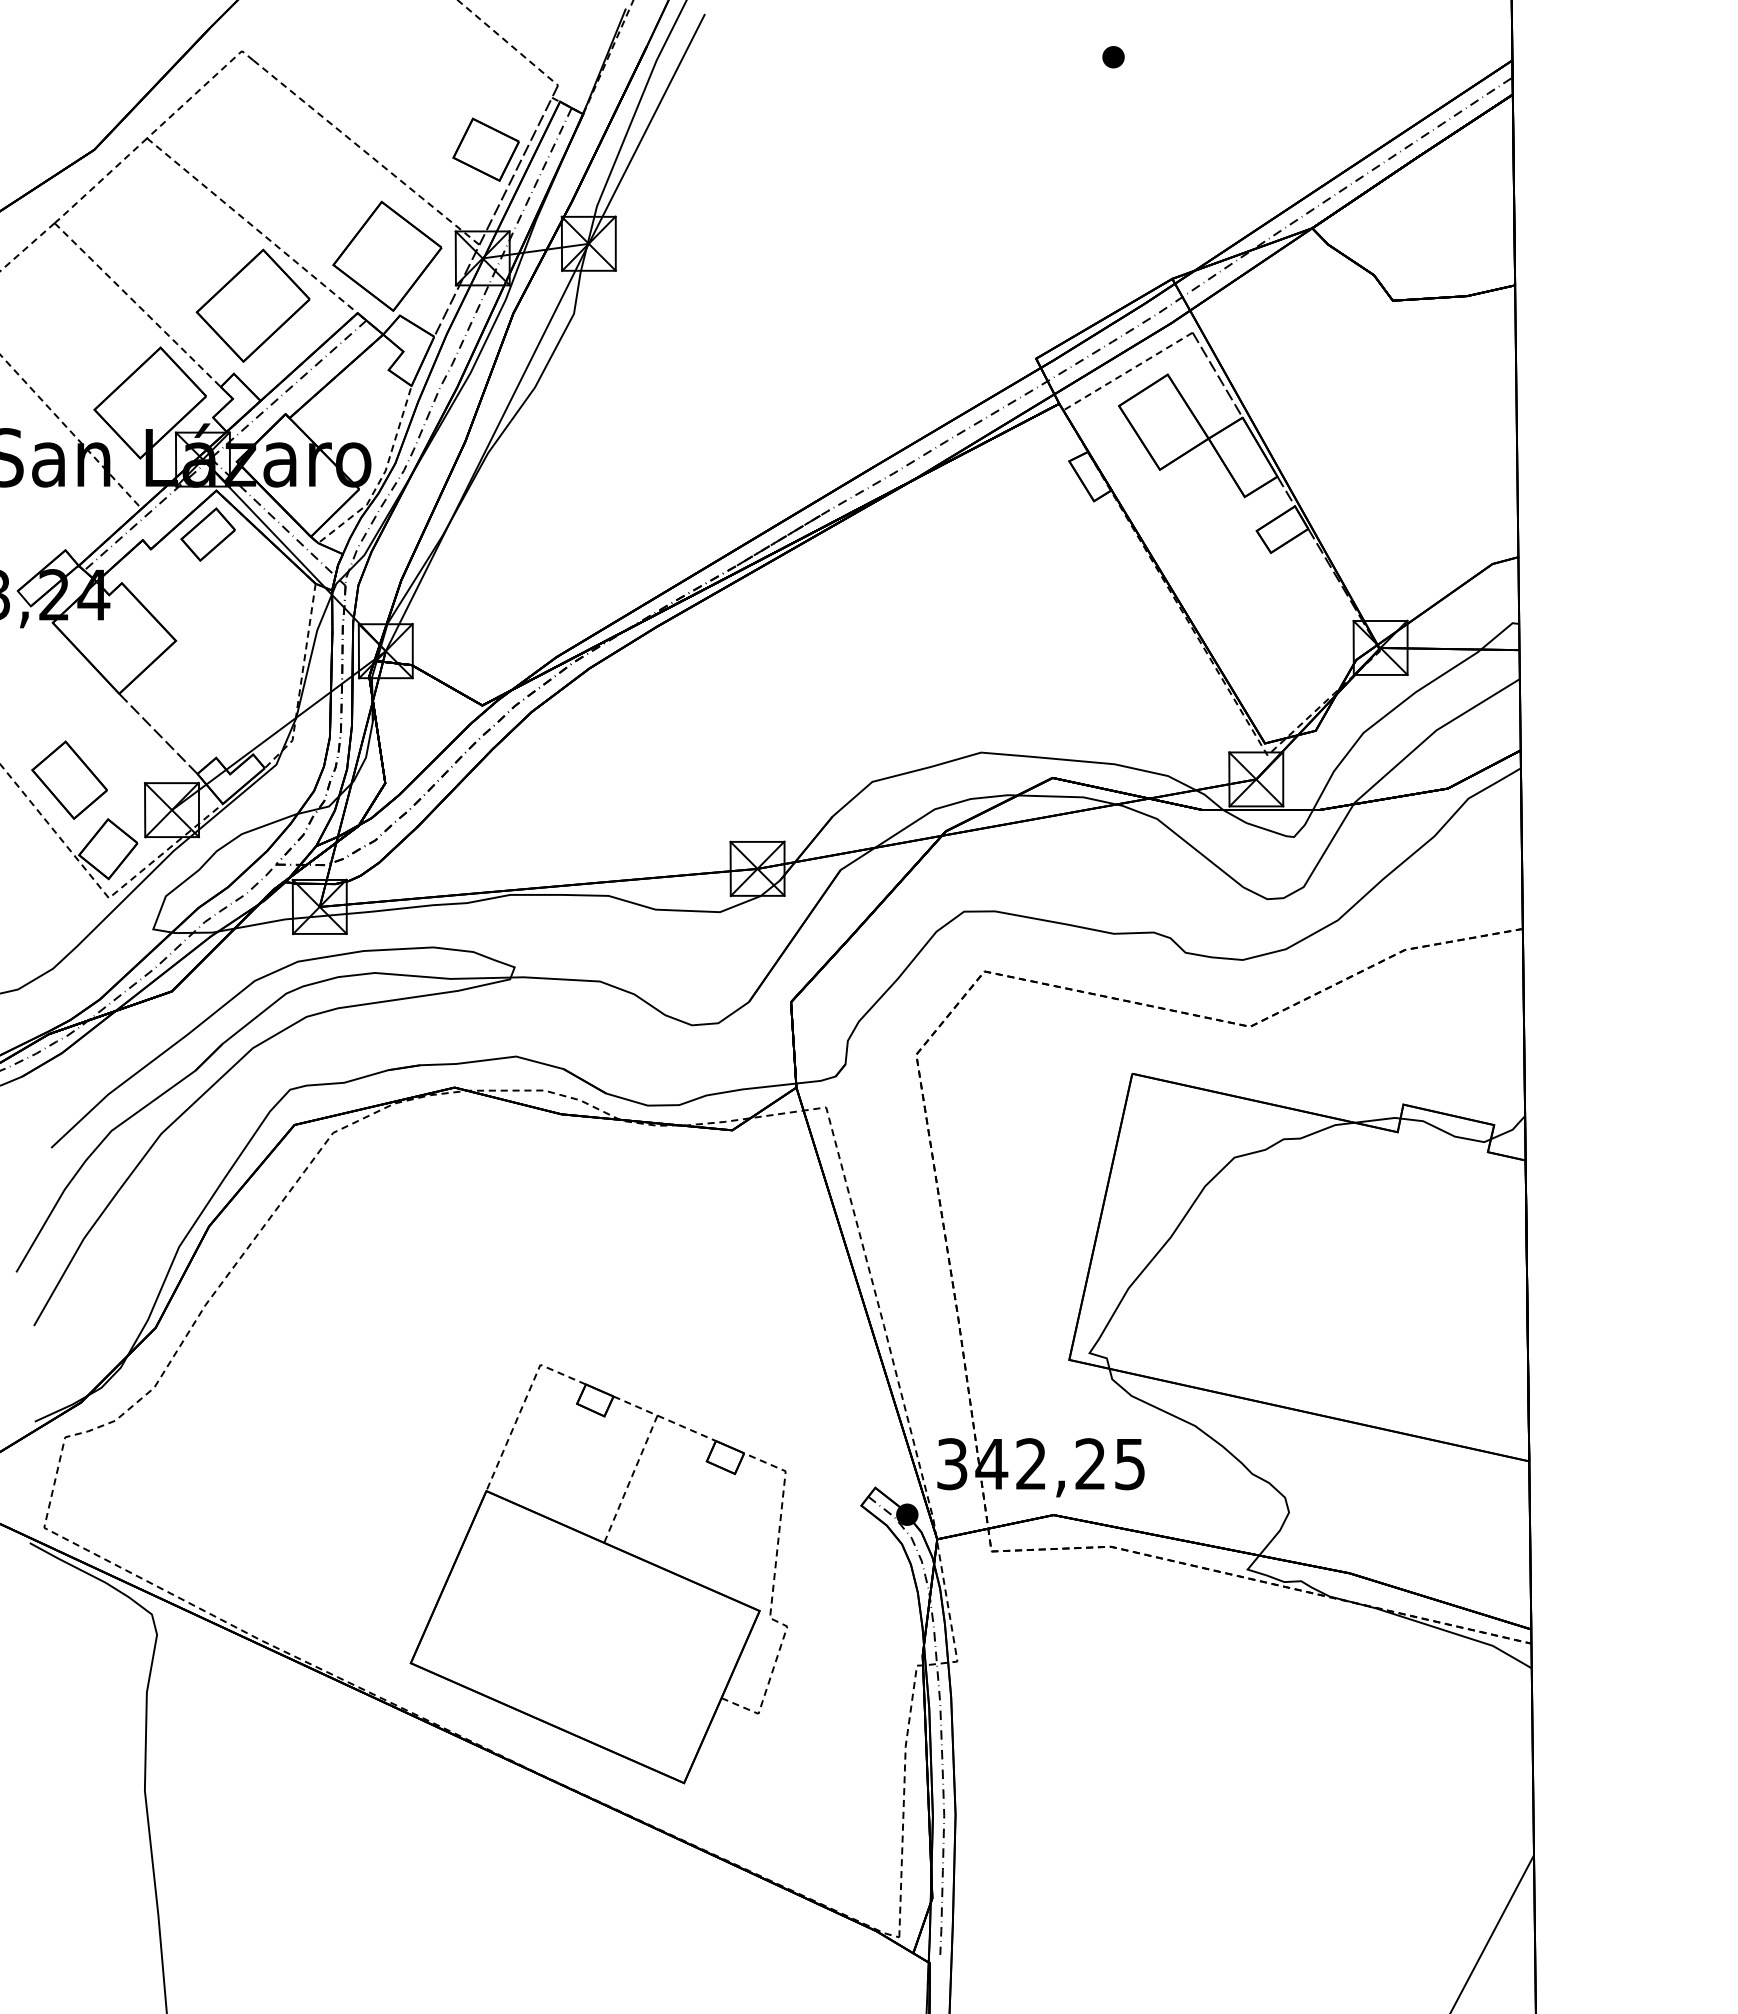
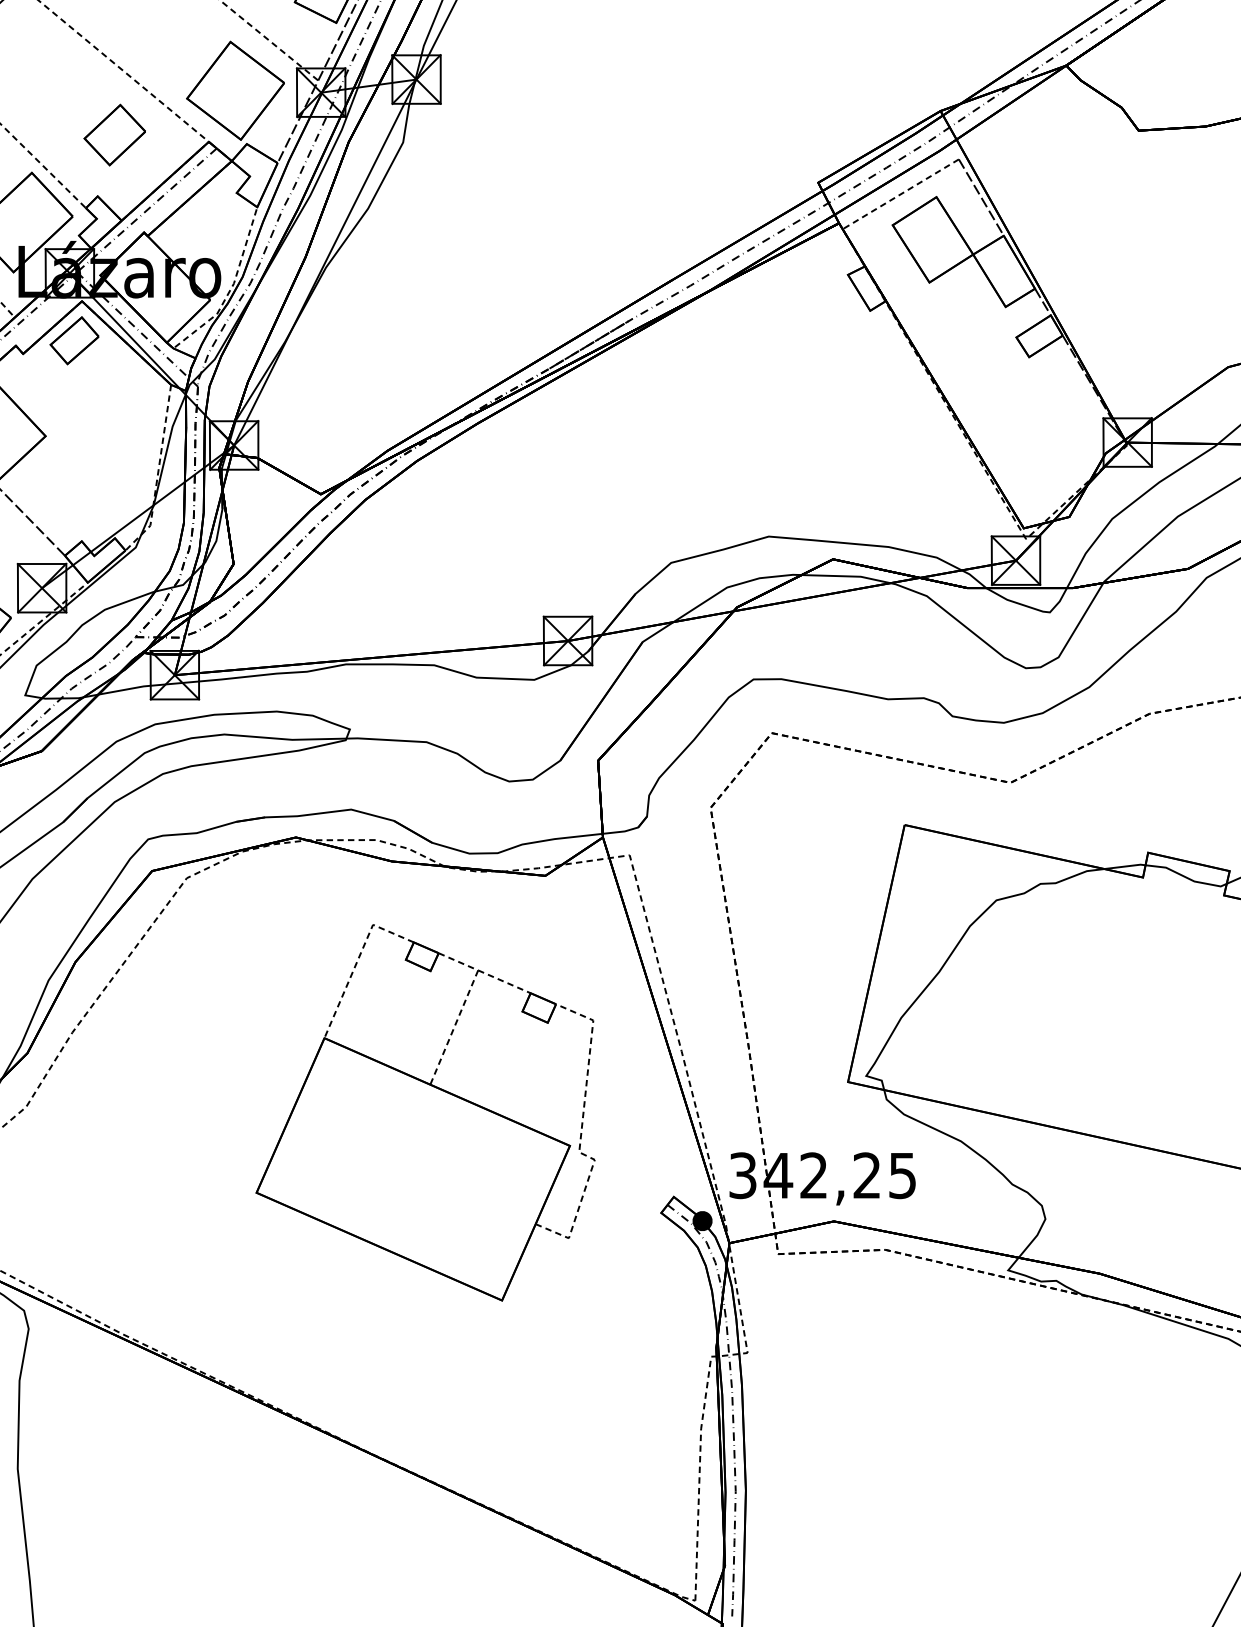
part: (252, 305) -> (114, 134), size x0.6
part: (598, 1574) -> (425, 1113), moved

